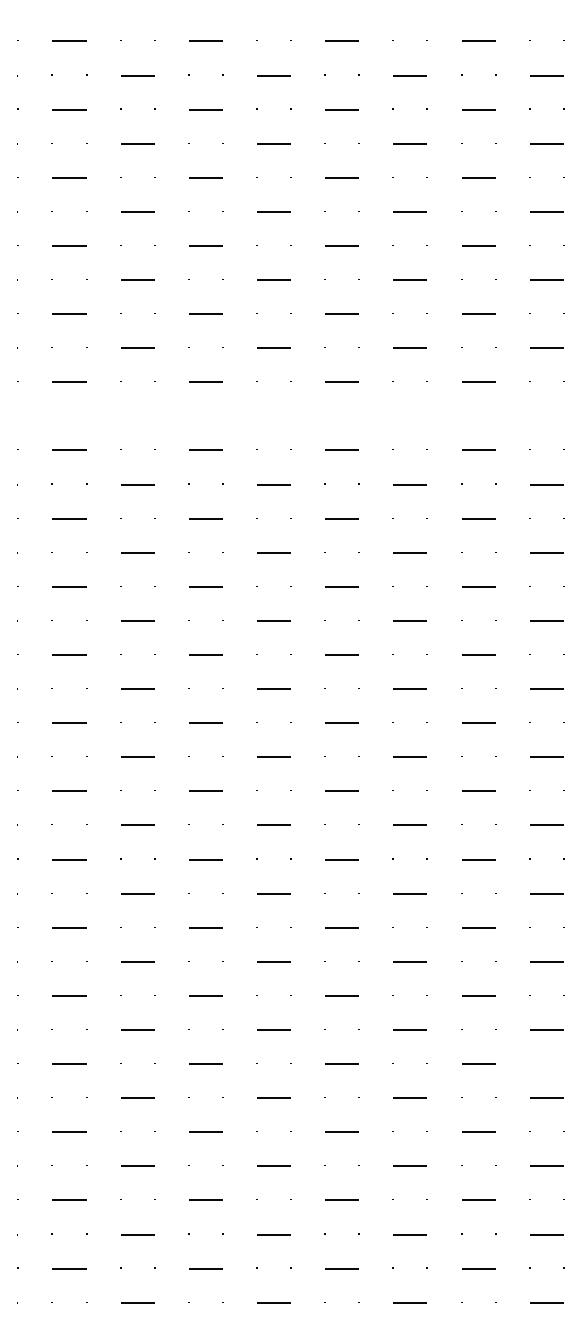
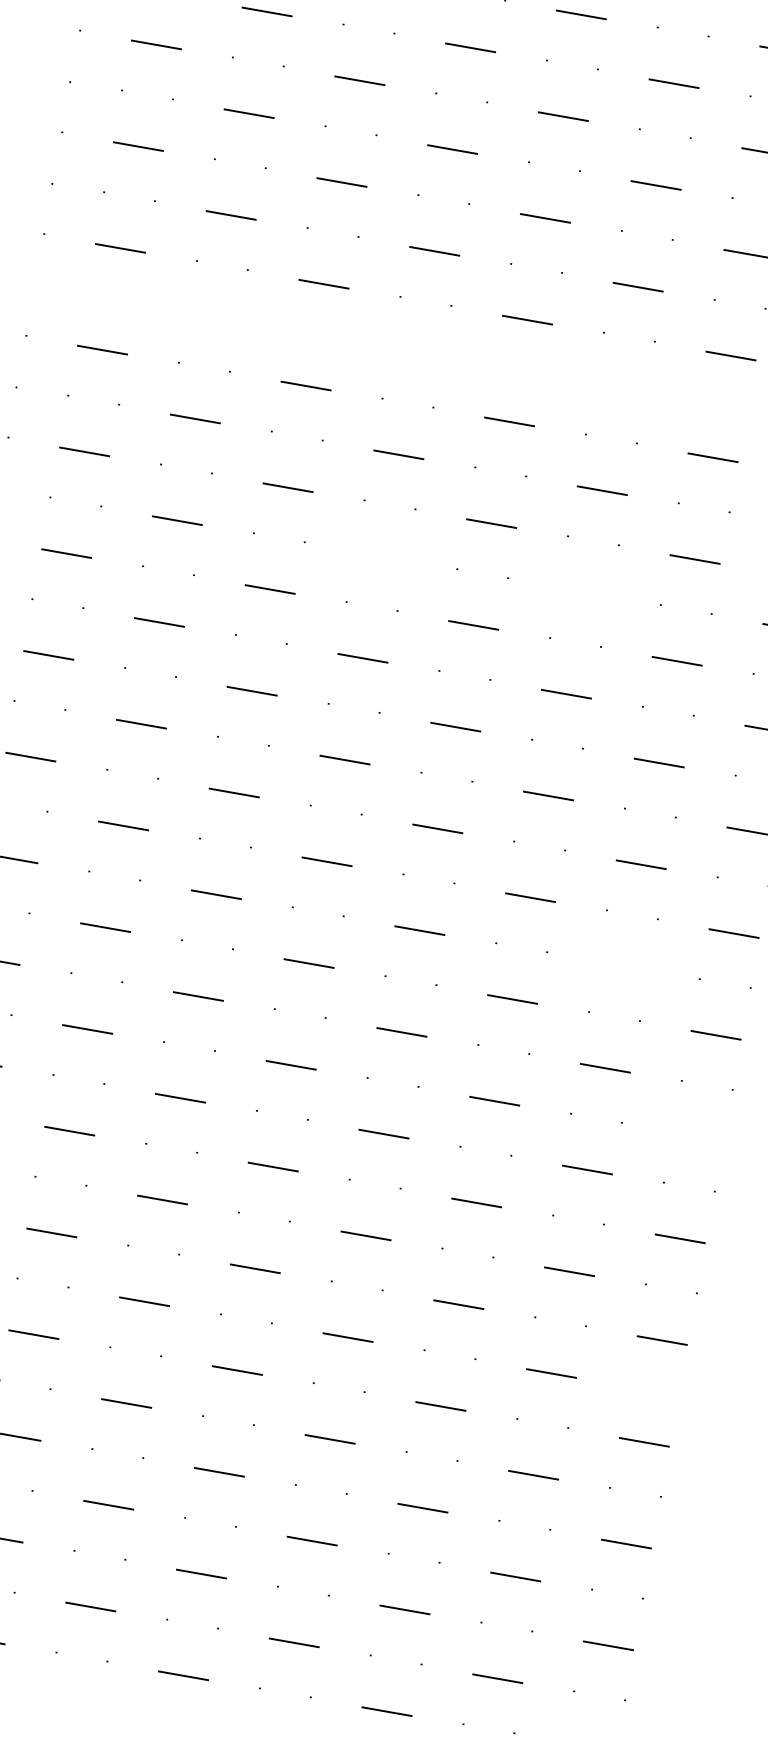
line: (273, 552) -> (380, 556), removed
line: (409, 552) -> (583, 591), removed
line: (478, 790) -> (623, 965), removed
line: (546, 893) -> (697, 1136), removed

